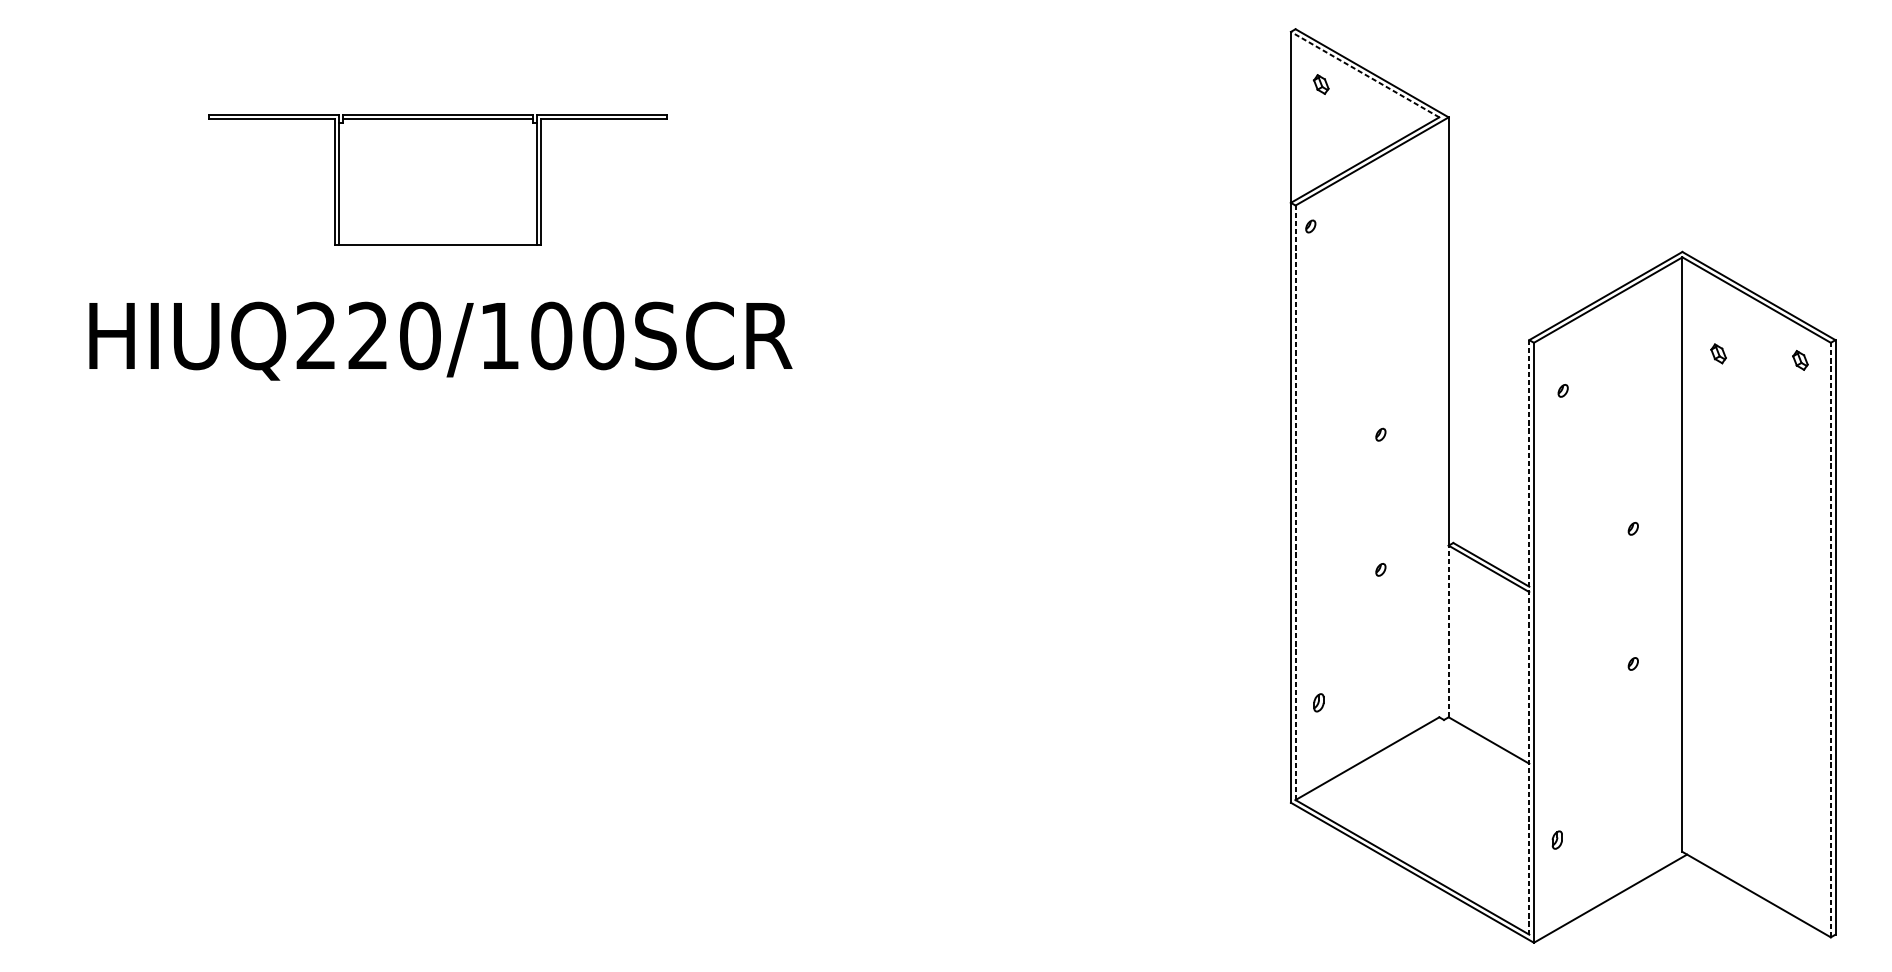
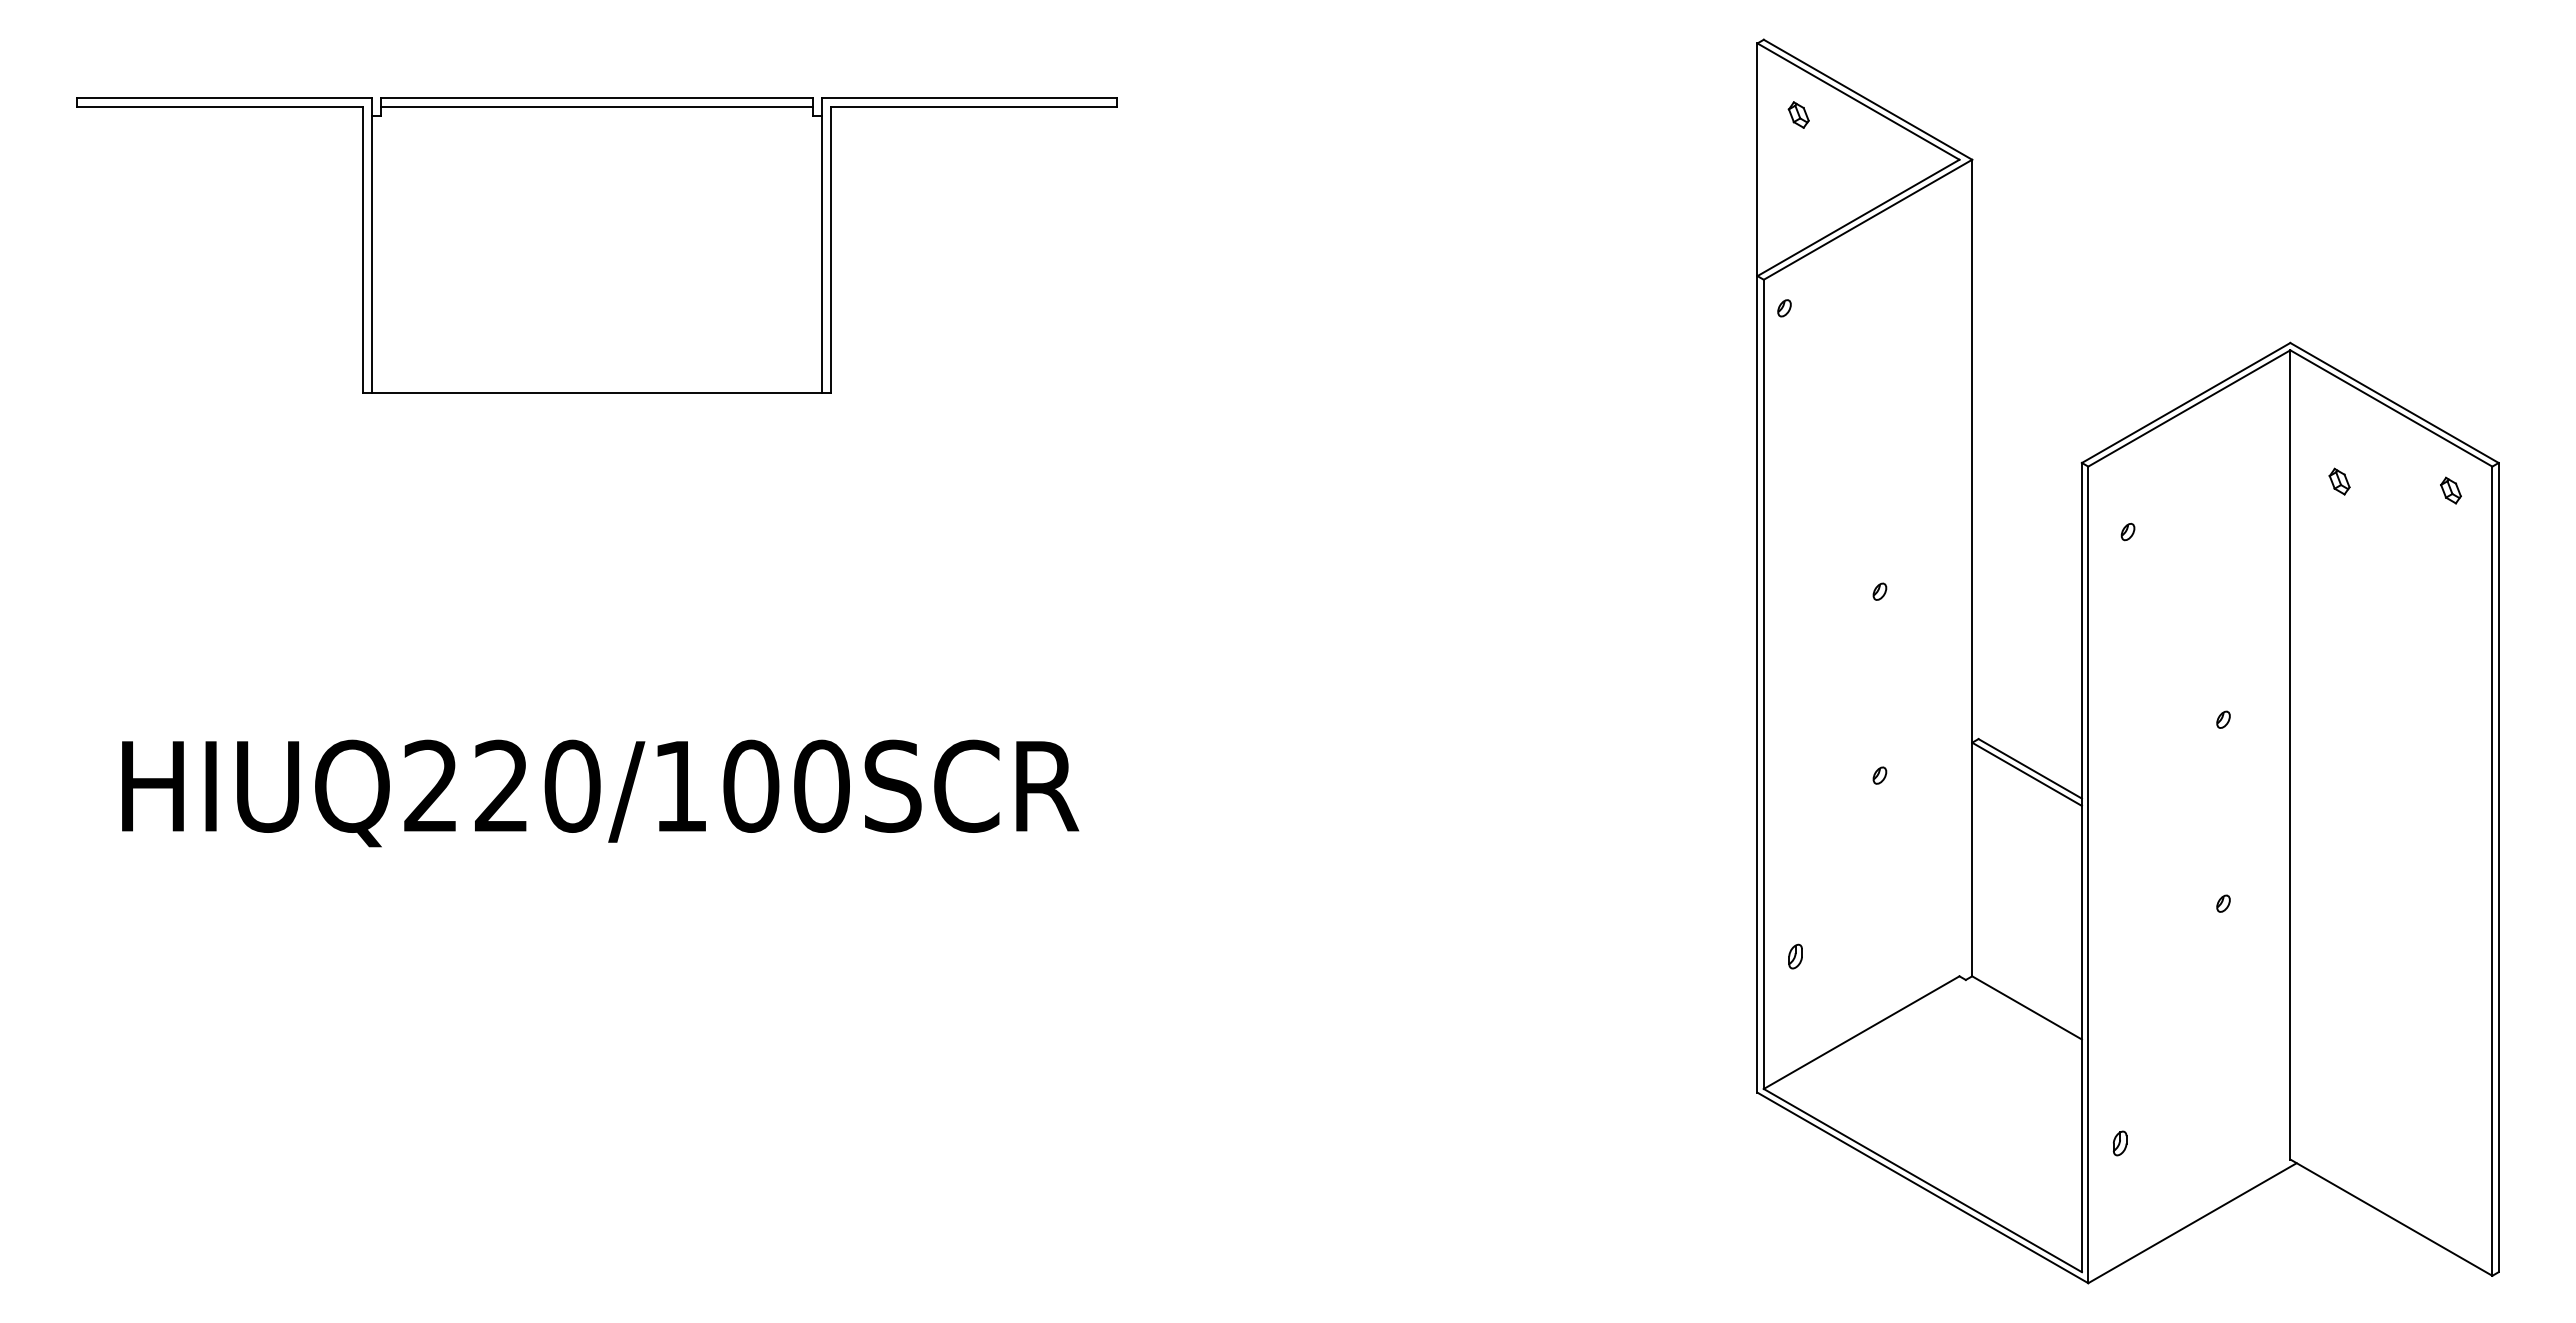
line: (1365, 74) -> (1858, 101), dashed -> solid
part: (437, 180) -> (596, 245), size x1.67
text: (440, 341) -> (600, 793), moved
line: (1295, 502) -> (1763, 684), dashed -> solid
line: (1448, 631) -> (1972, 859), dashed -> solid
line: (1528, 637) -> (2081, 867), dashed -> solid
line: (1830, 640) -> (2492, 871), dashed -> solid

